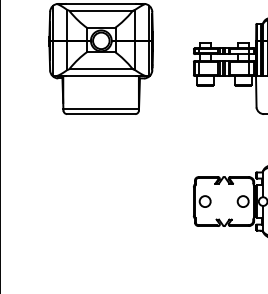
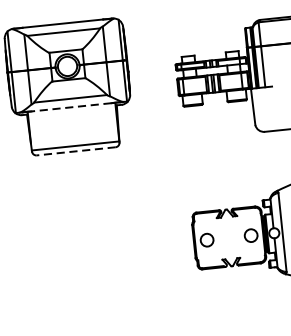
line: (101, 76) -> (72, 107), solid -> dashed
line: (100, 114) -> (75, 151), solid -> dashed

